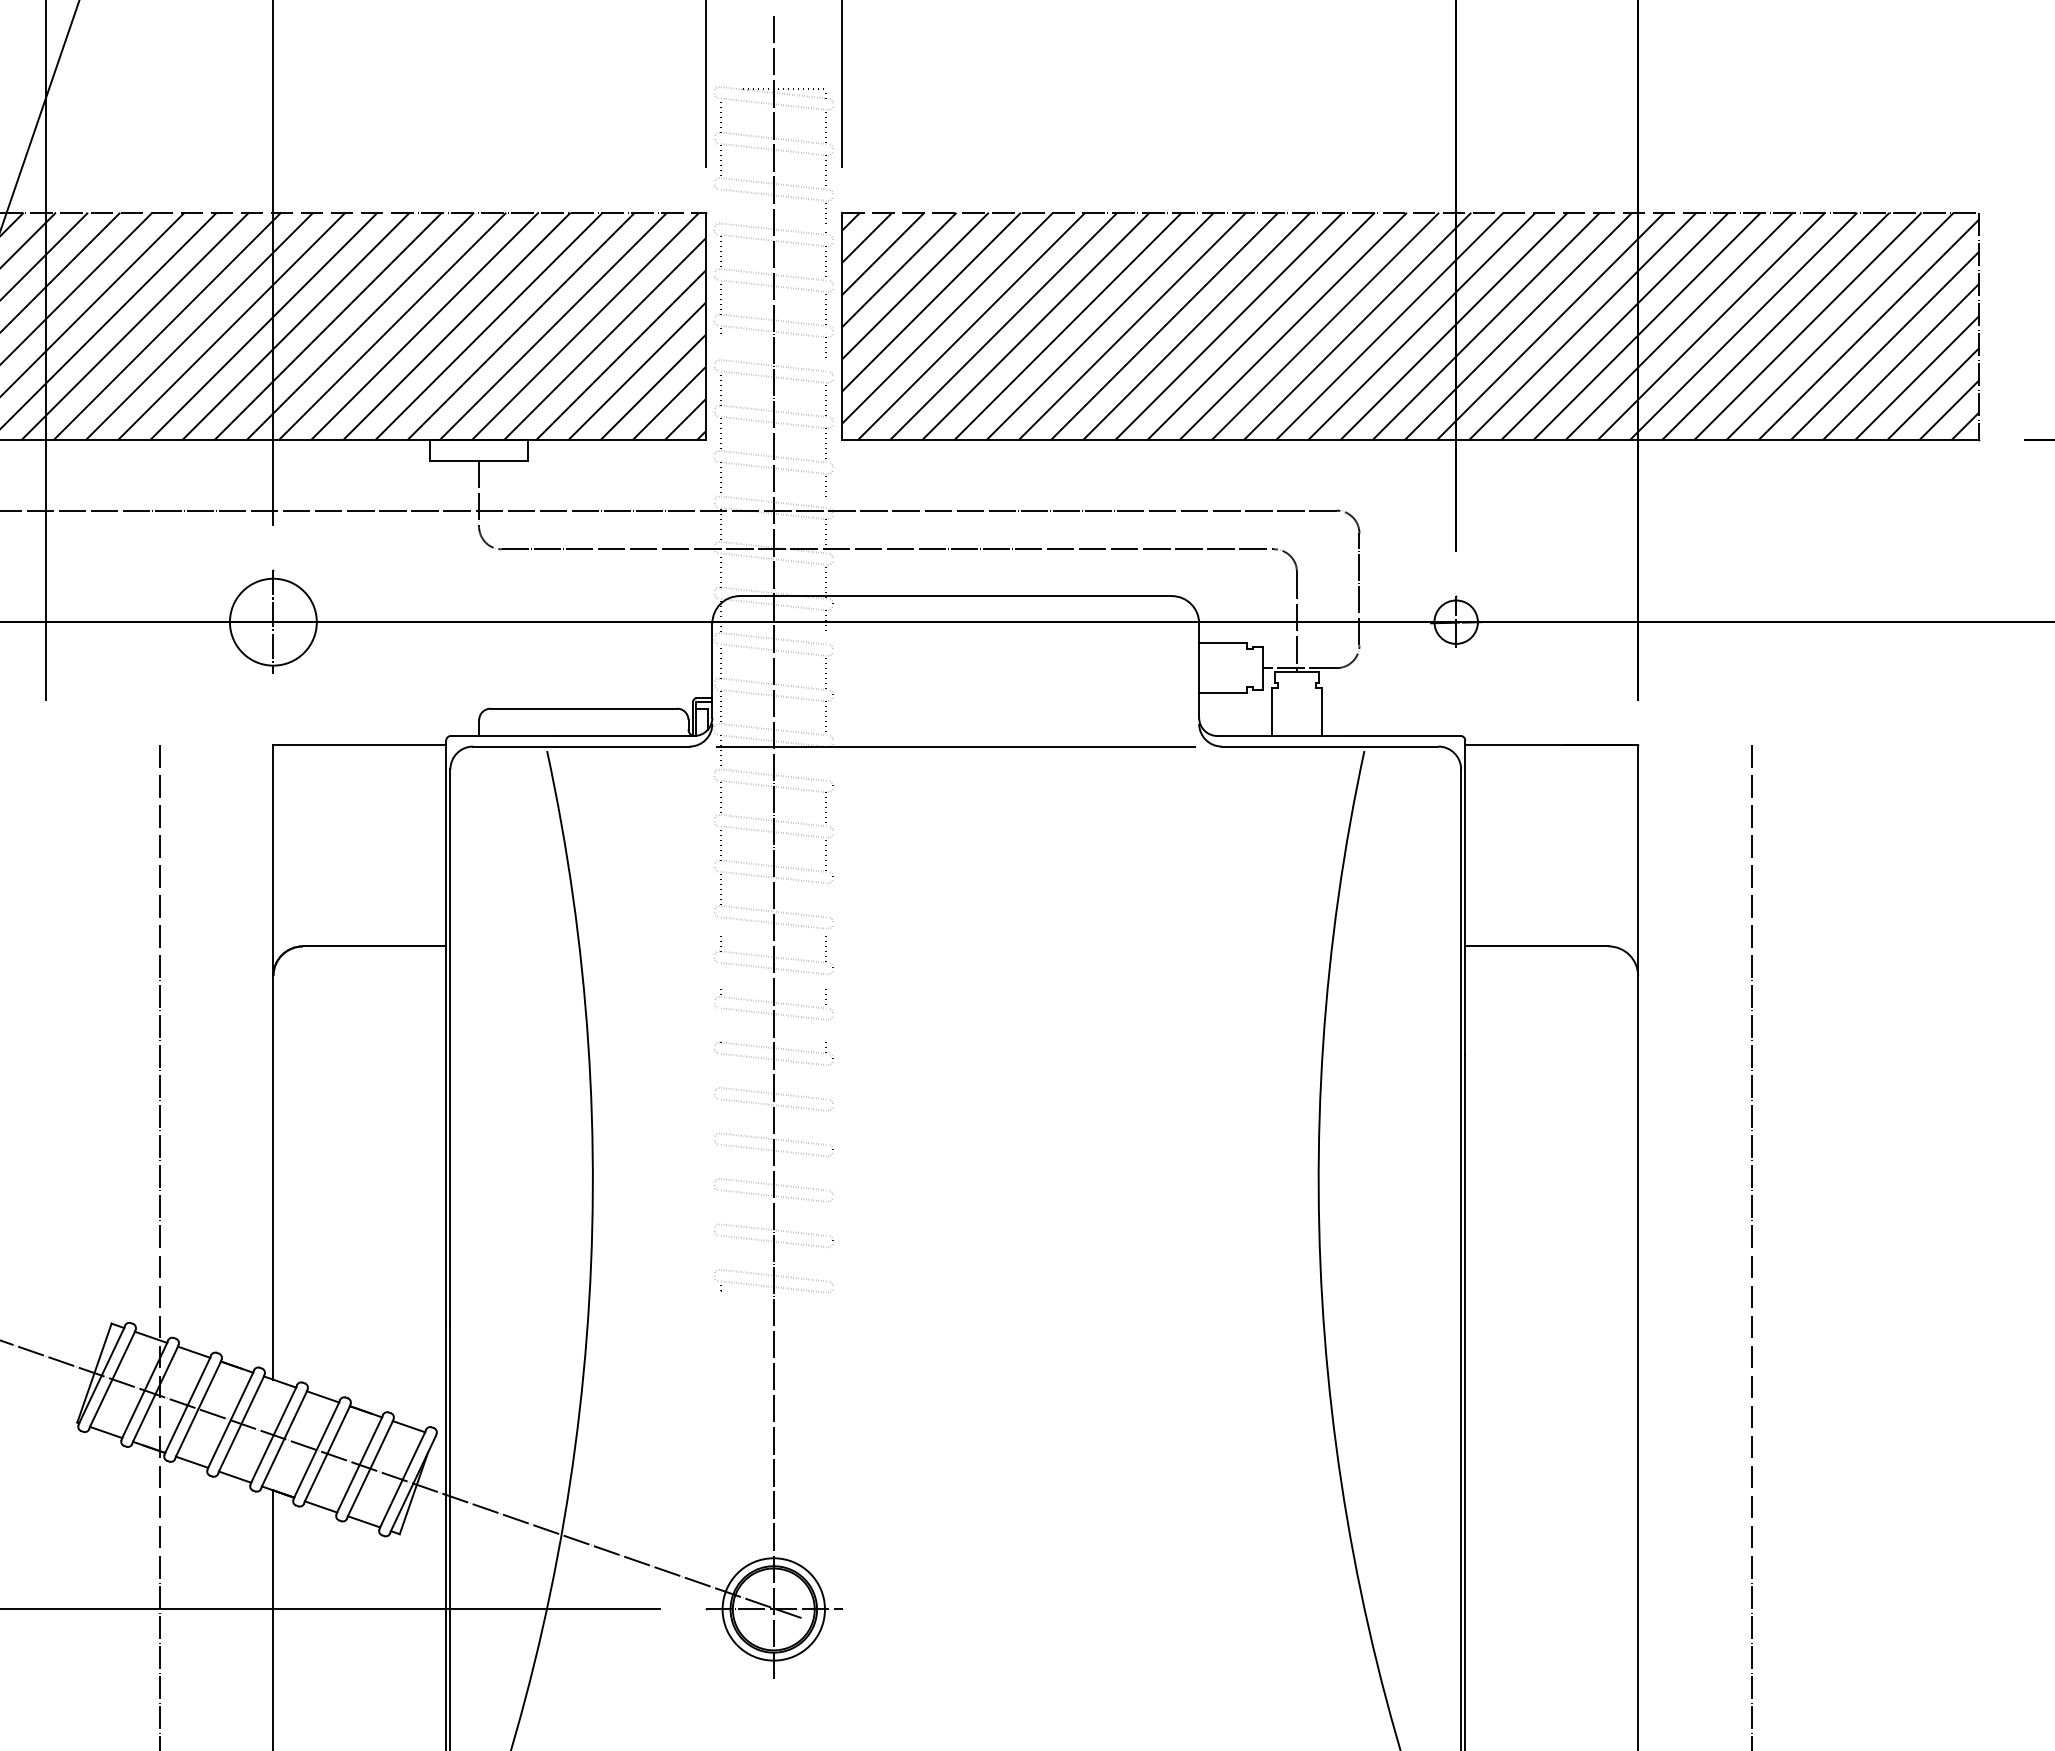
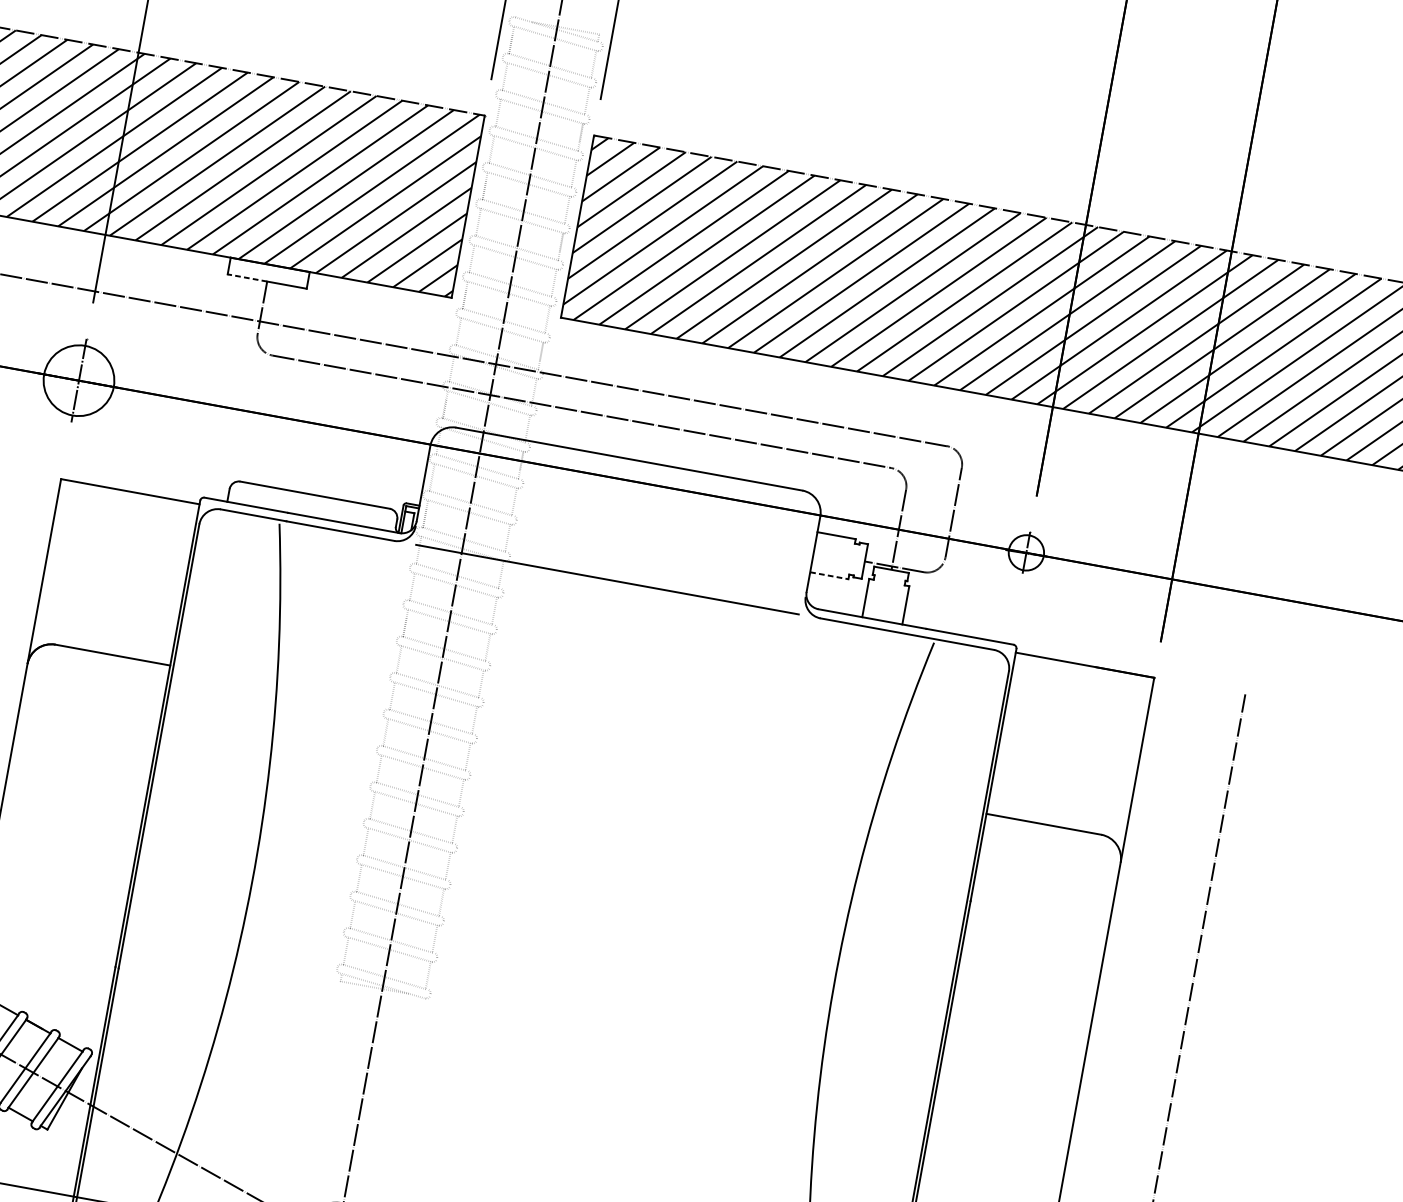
line: (454, 461) -> (247, 278), solid -> dashed
line: (1223, 693) -> (829, 576), solid -> dashed

